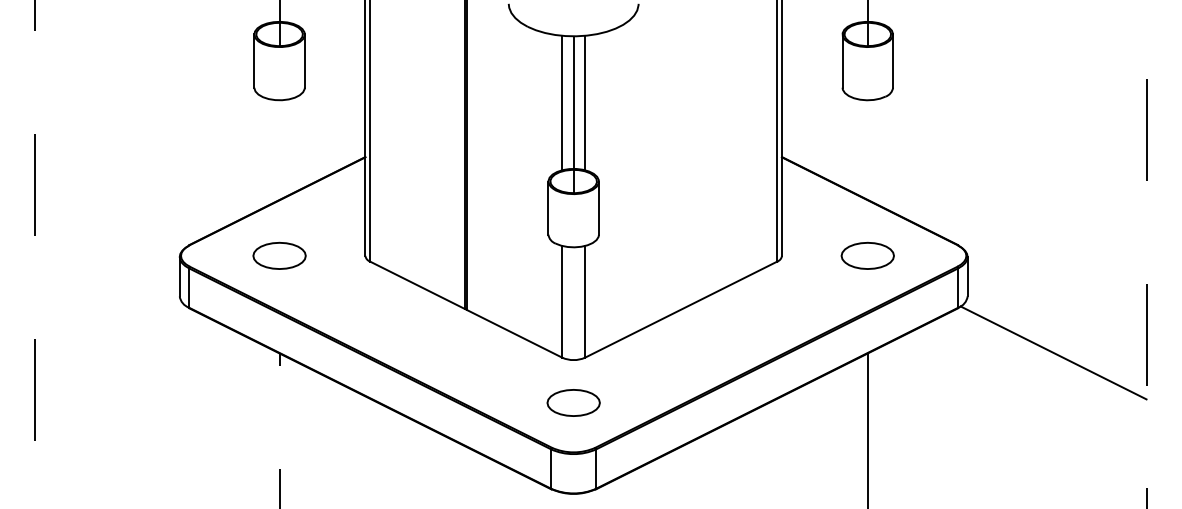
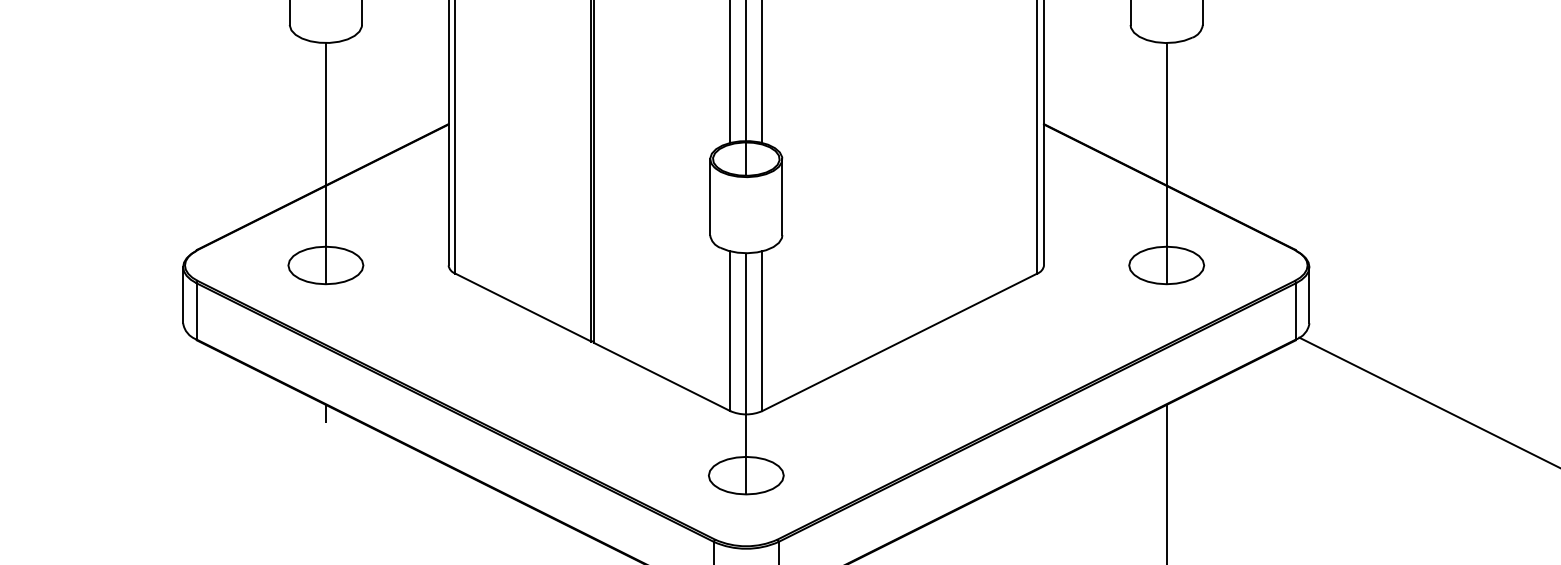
line: (279, 184) -> (325, 163), added
line: (867, 184) -> (1166, 163), added
line: (573, 331) -> (746, 373), added

